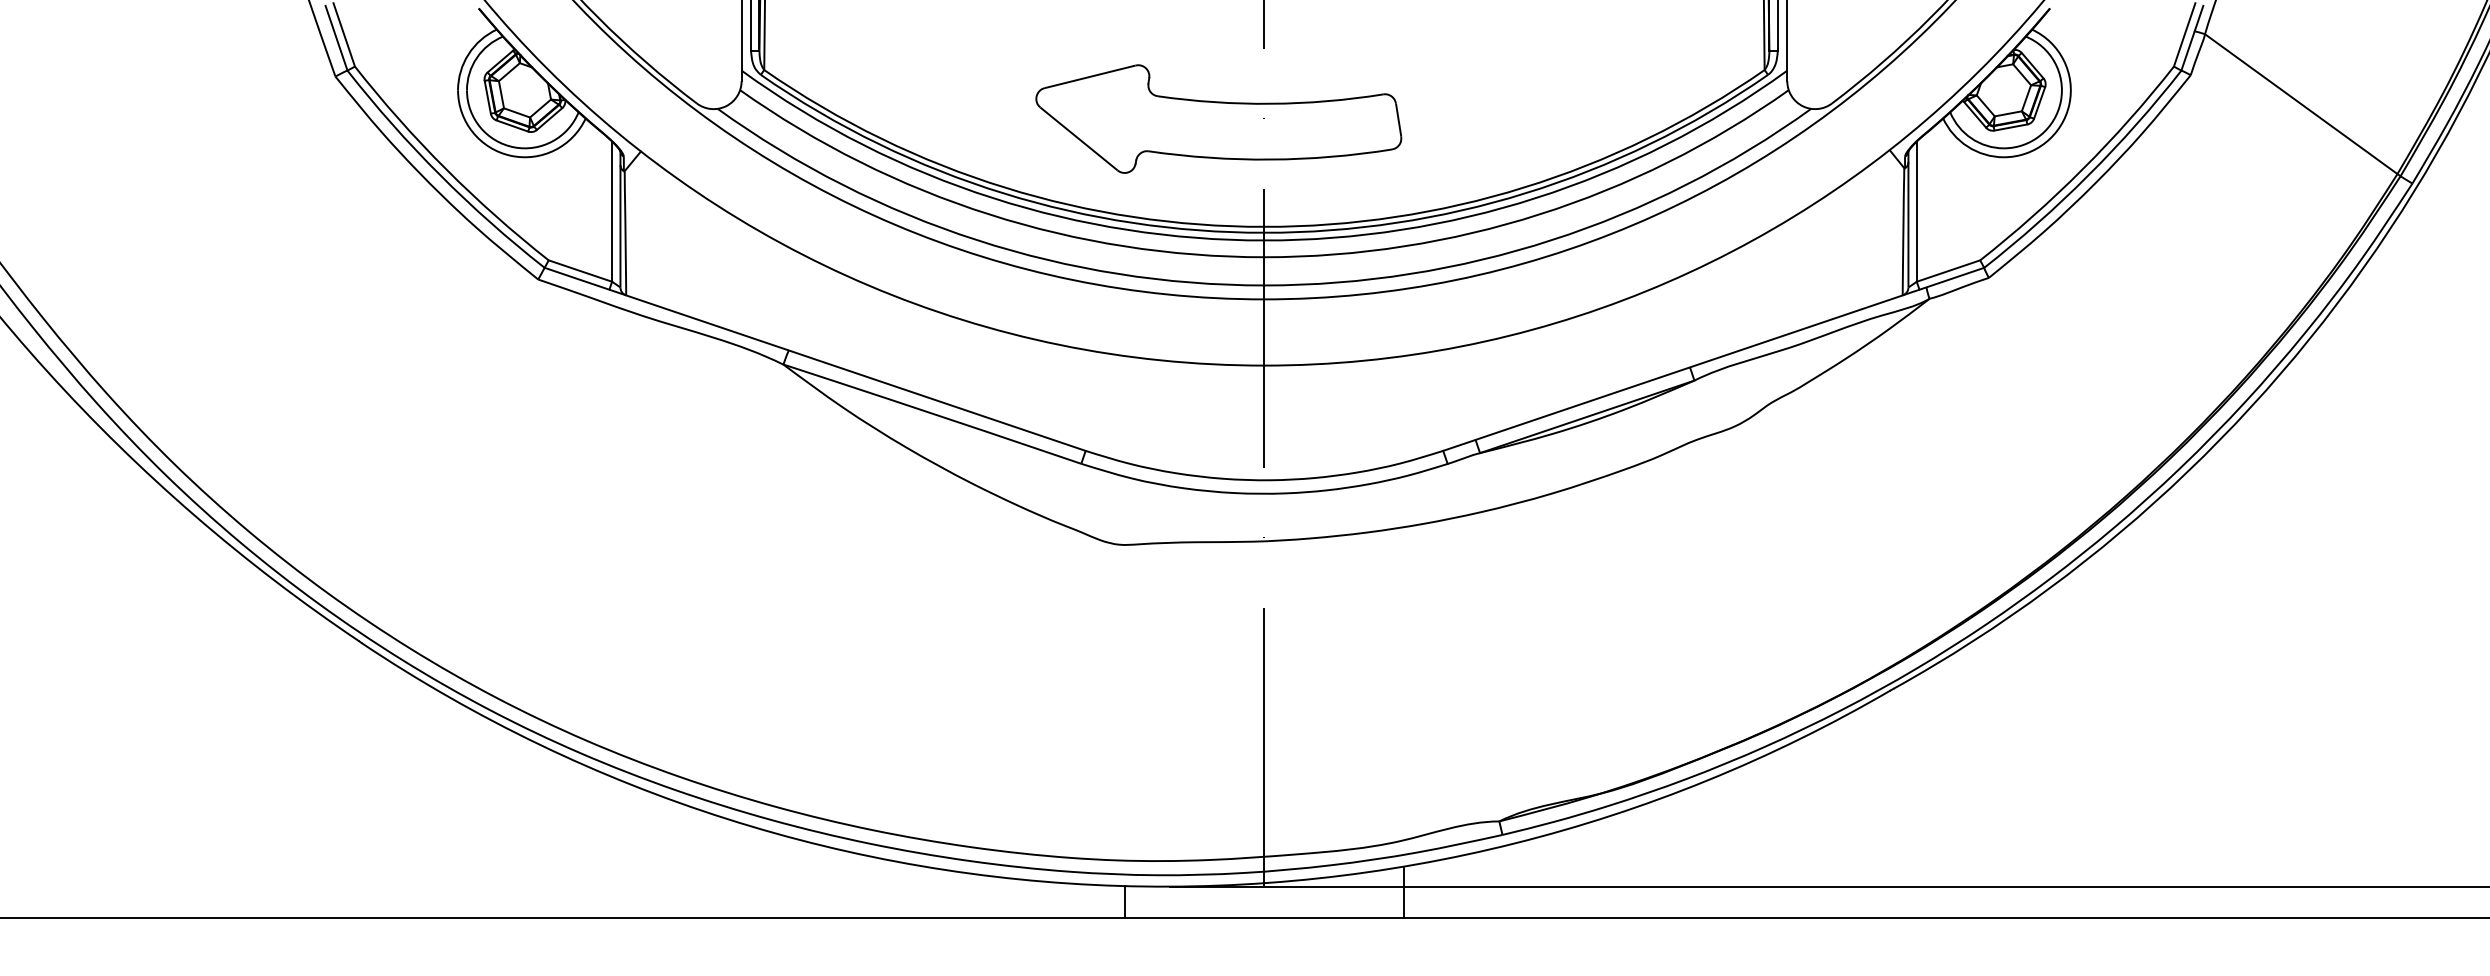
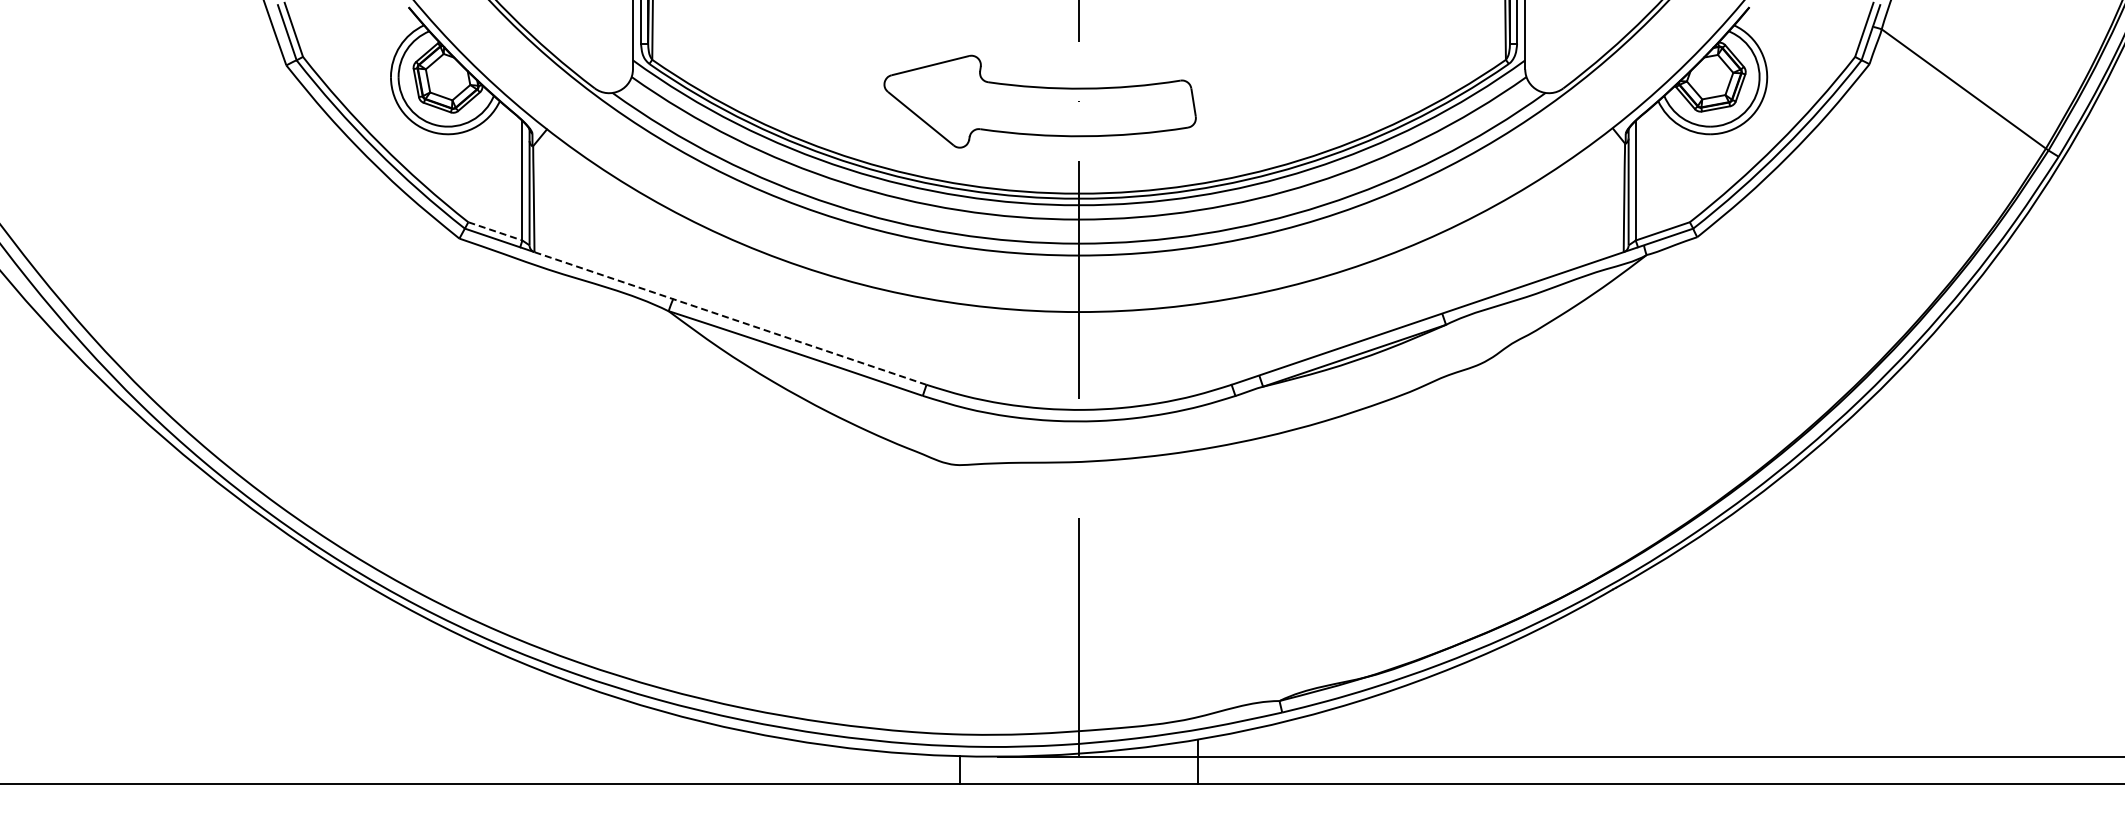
line: (580, 271) -> (495, 231), solid -> dashed
line: (855, 373) -> (730, 318), solid -> dashed

